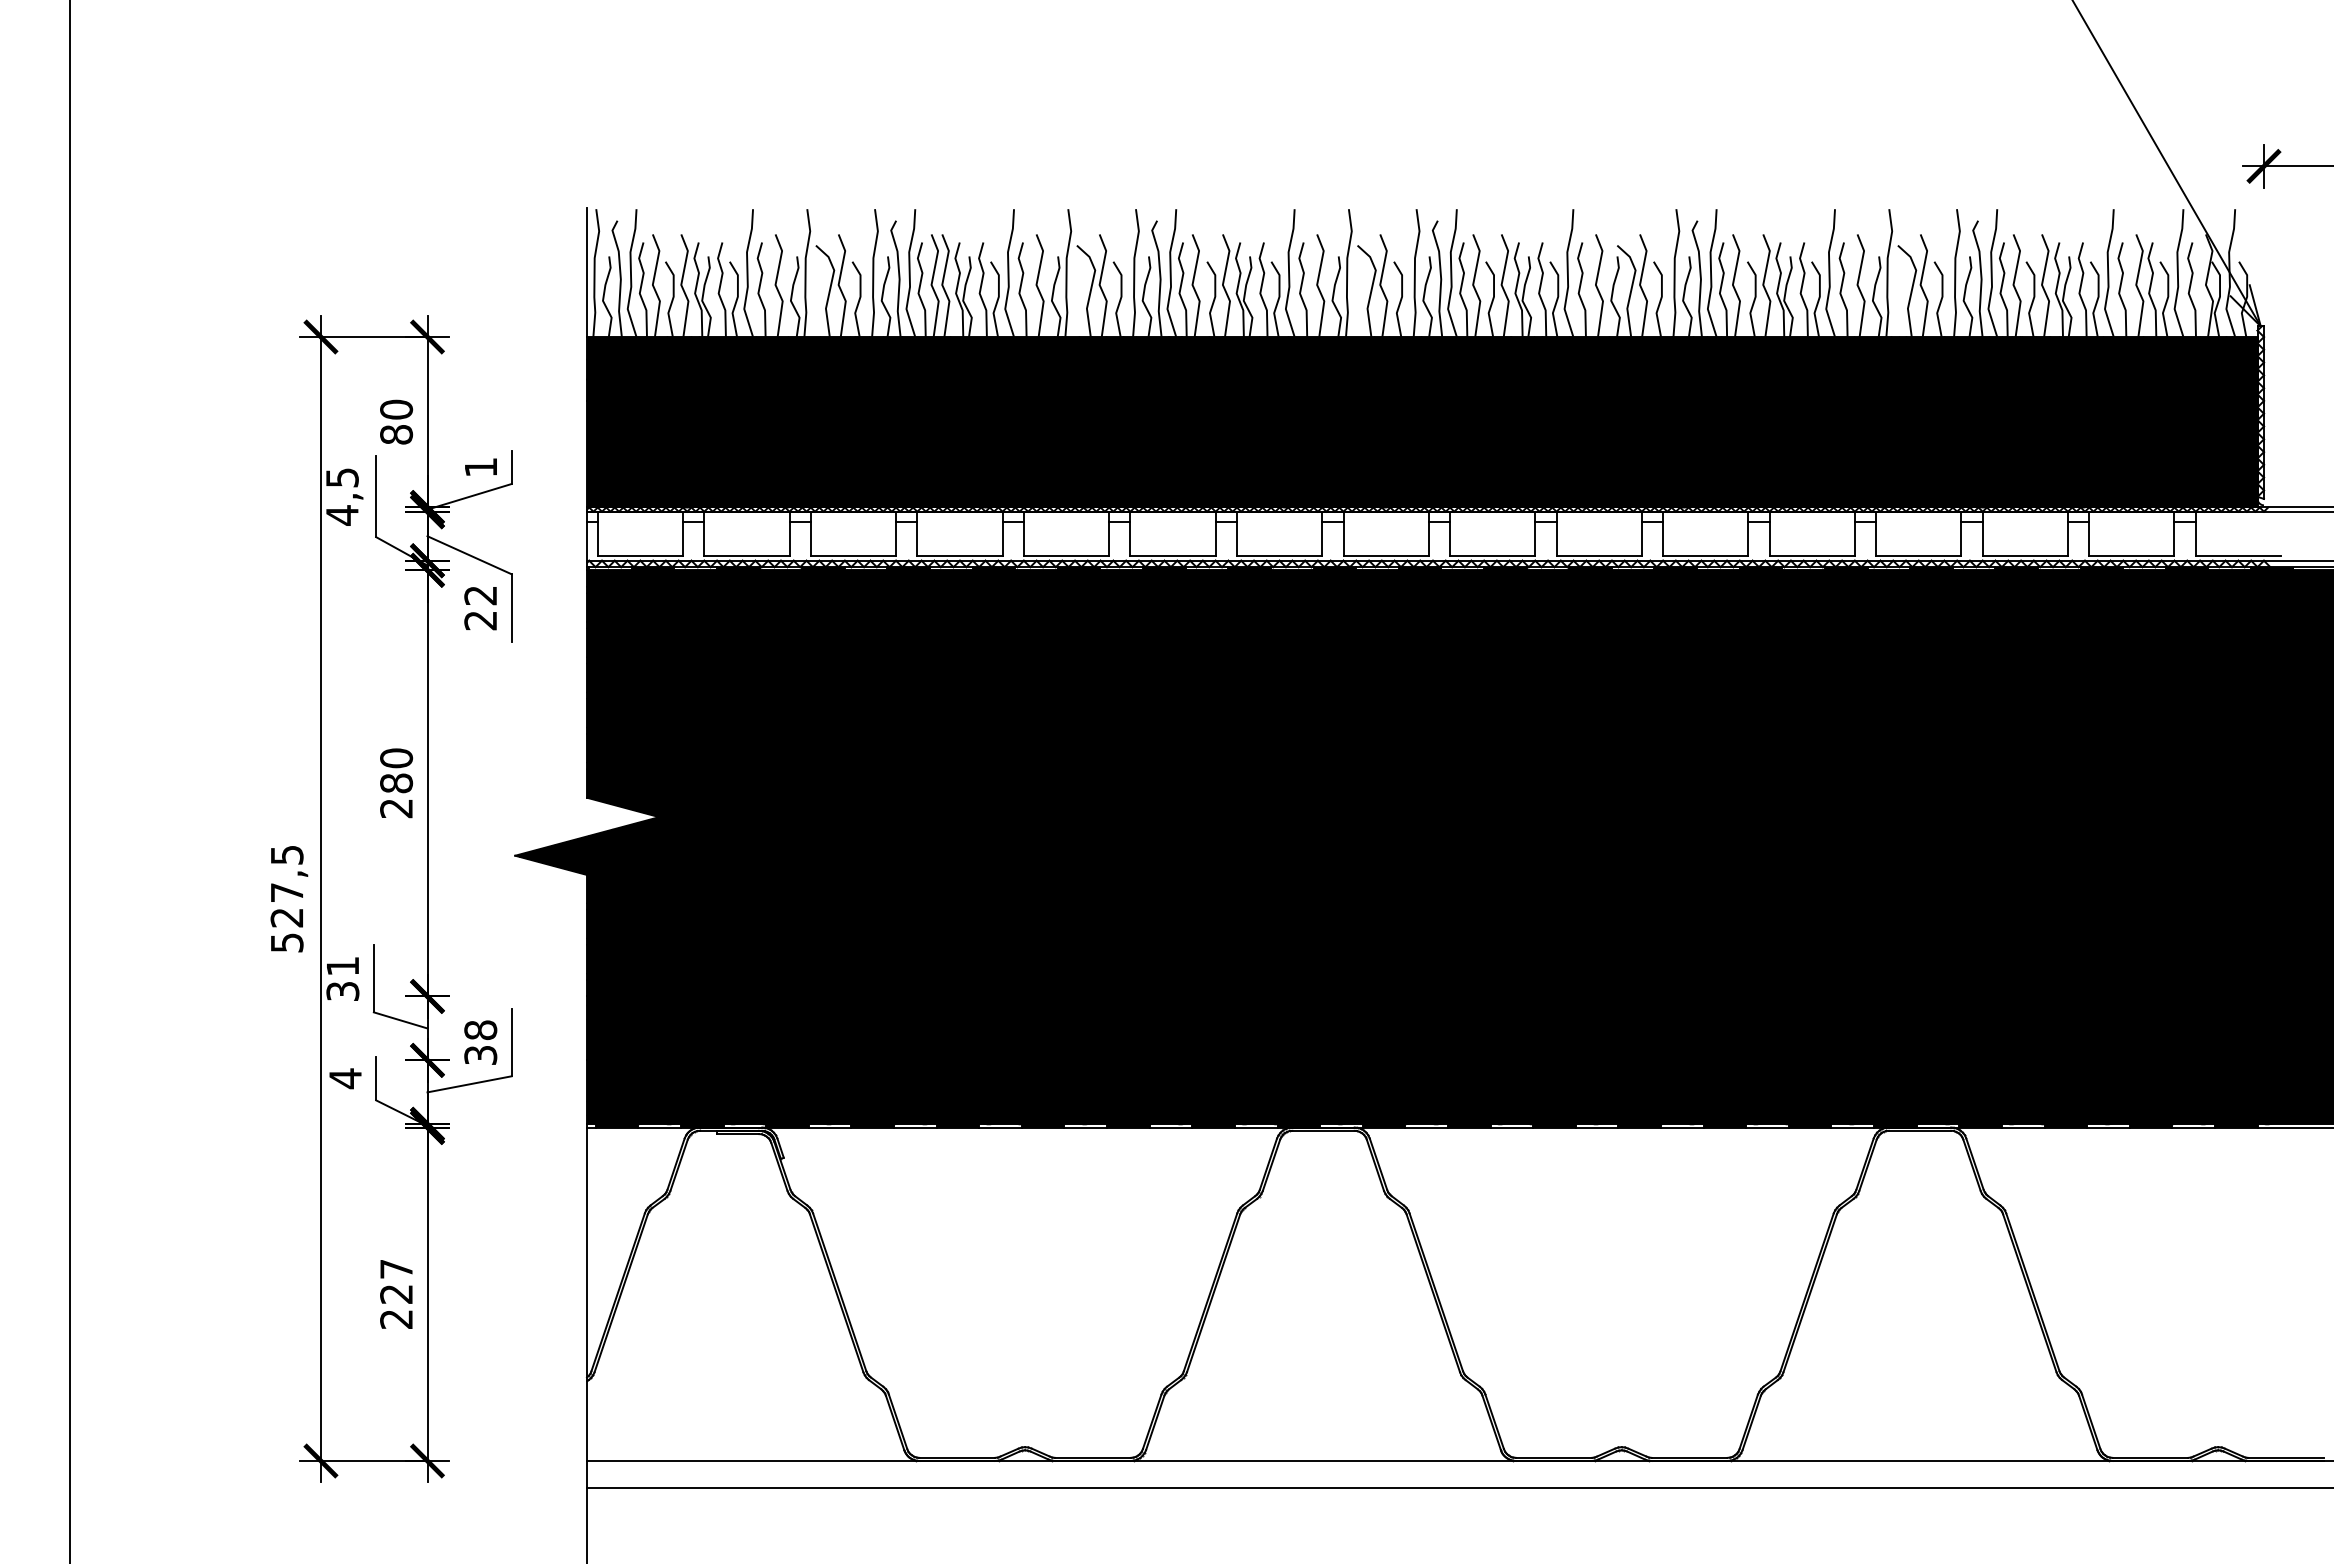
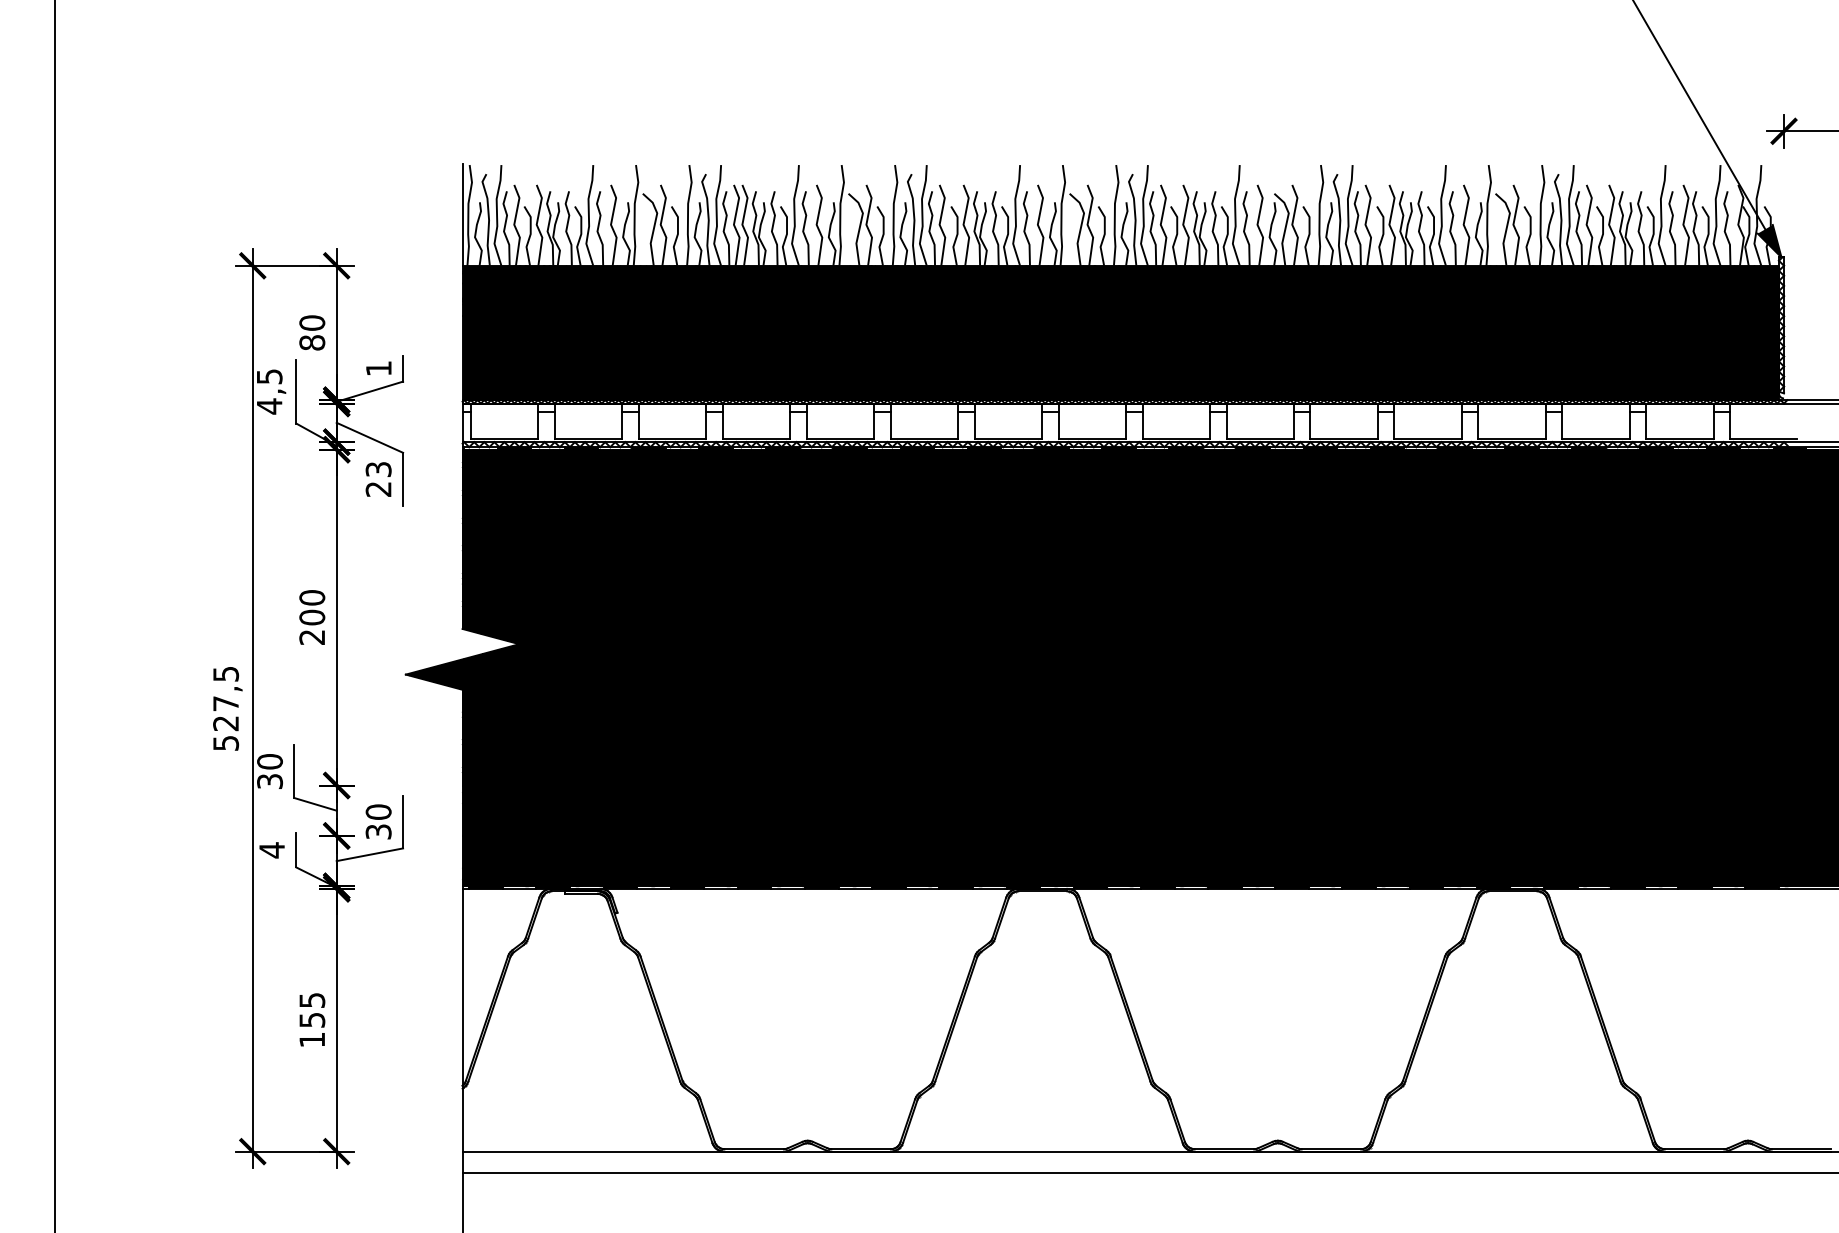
fill: (2245, 305) -> (1769, 240), added
text: (480, 595) -> (378, 469), 22 -> 23
text: (396, 783) -> (312, 617), 280 -> 200
text: (342, 966) -> (269, 761), 31 -> 30
text: (480, 1030) -> (378, 812), 38 -> 30
text: (396, 1294) -> (312, 1020), 227 -> 155

